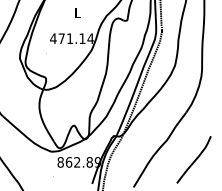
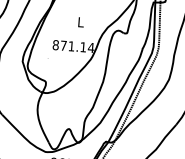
text: (53, 38) -> (55, 44), 471.14 -> 871.14

